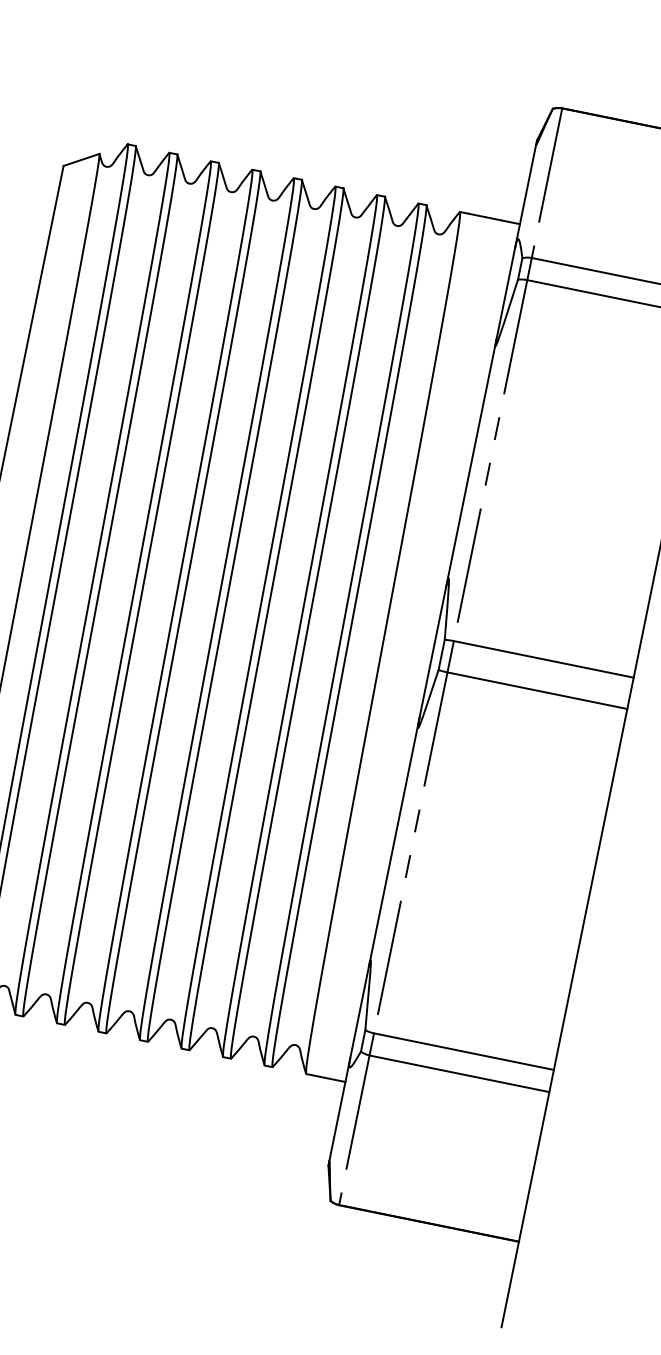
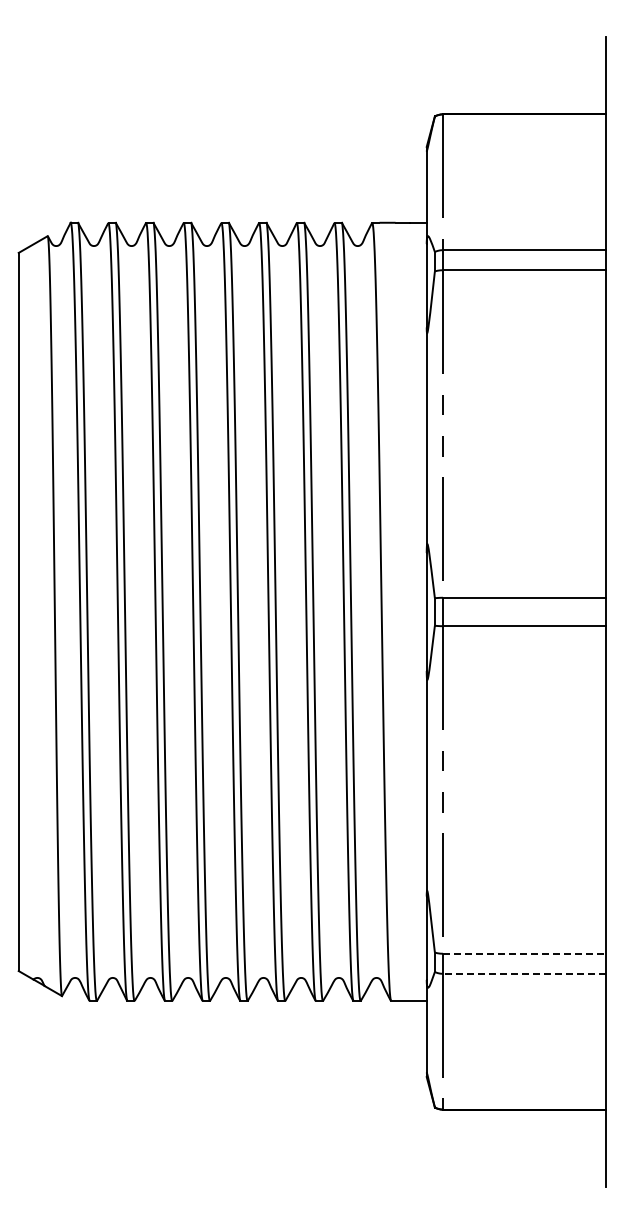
line: (463, 1051) -> (524, 953), solid -> dashed
line: (459, 1073) -> (524, 973), solid -> dashed

